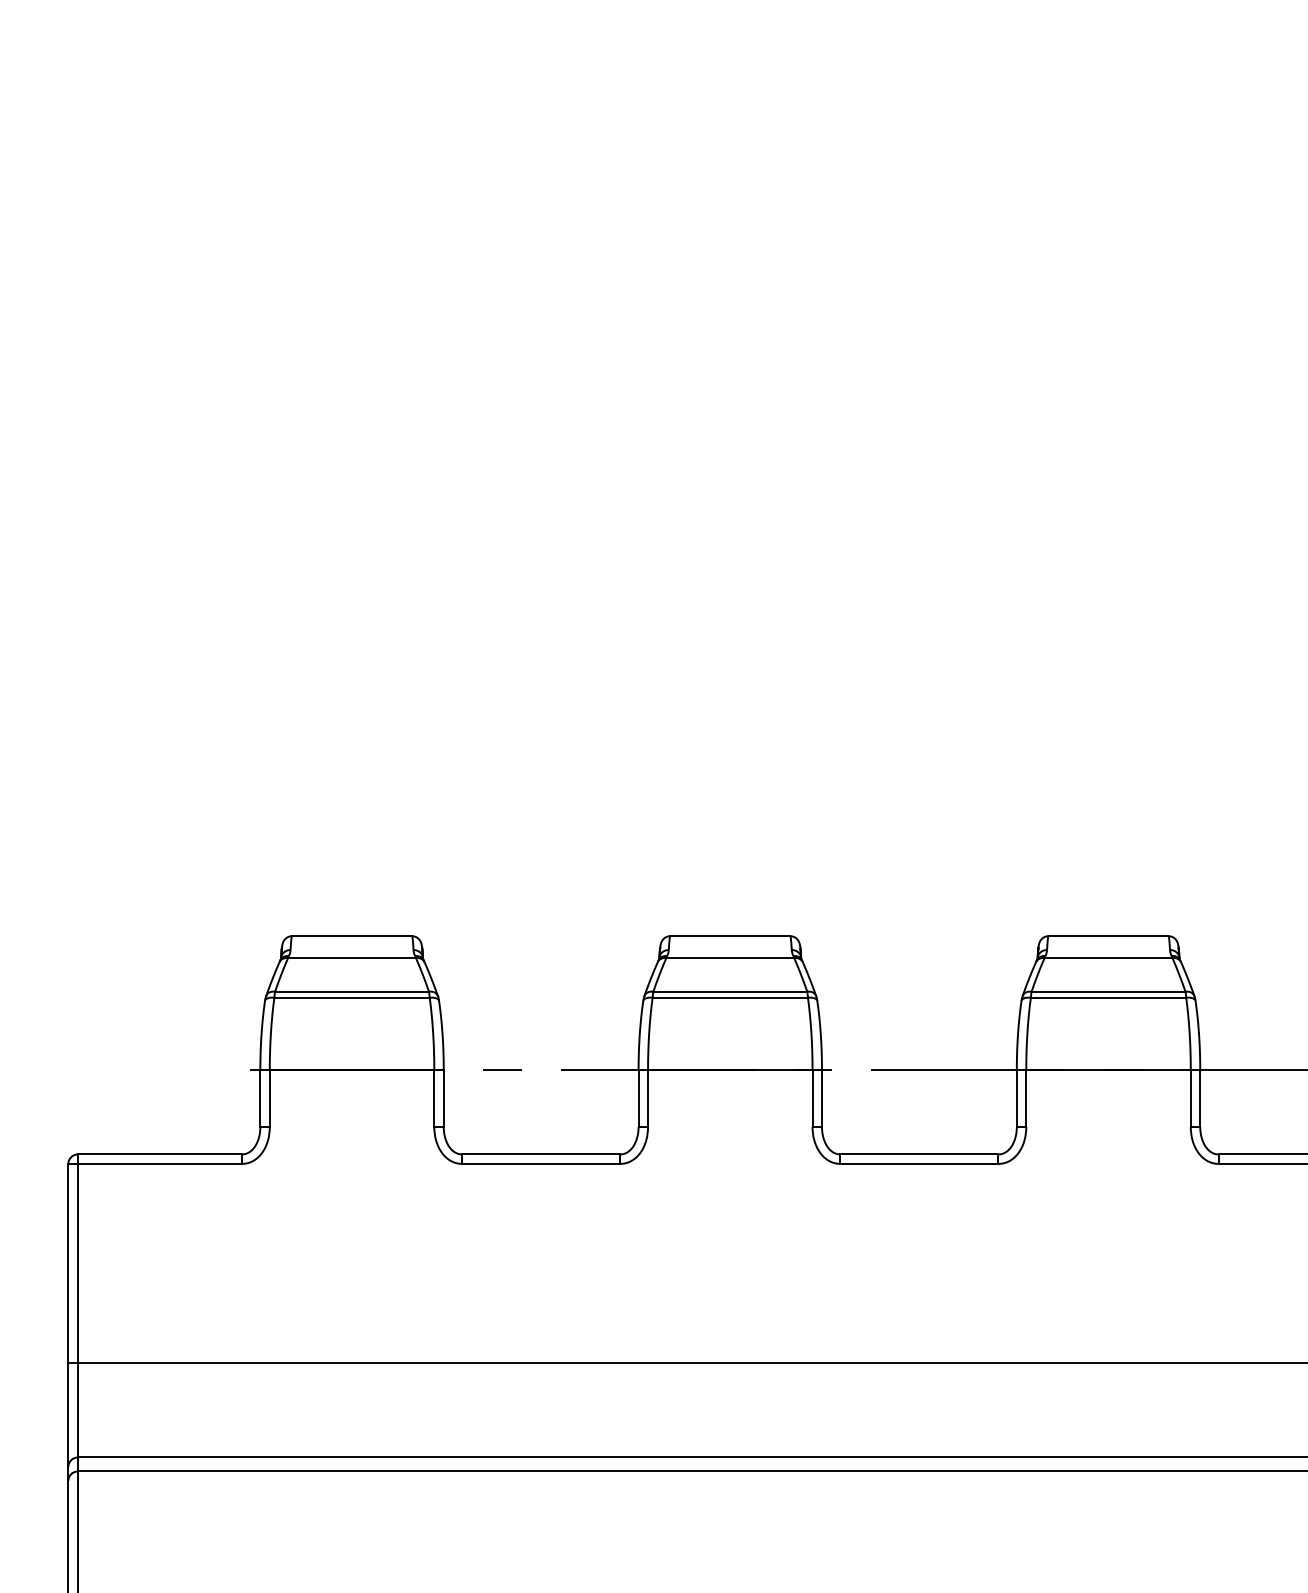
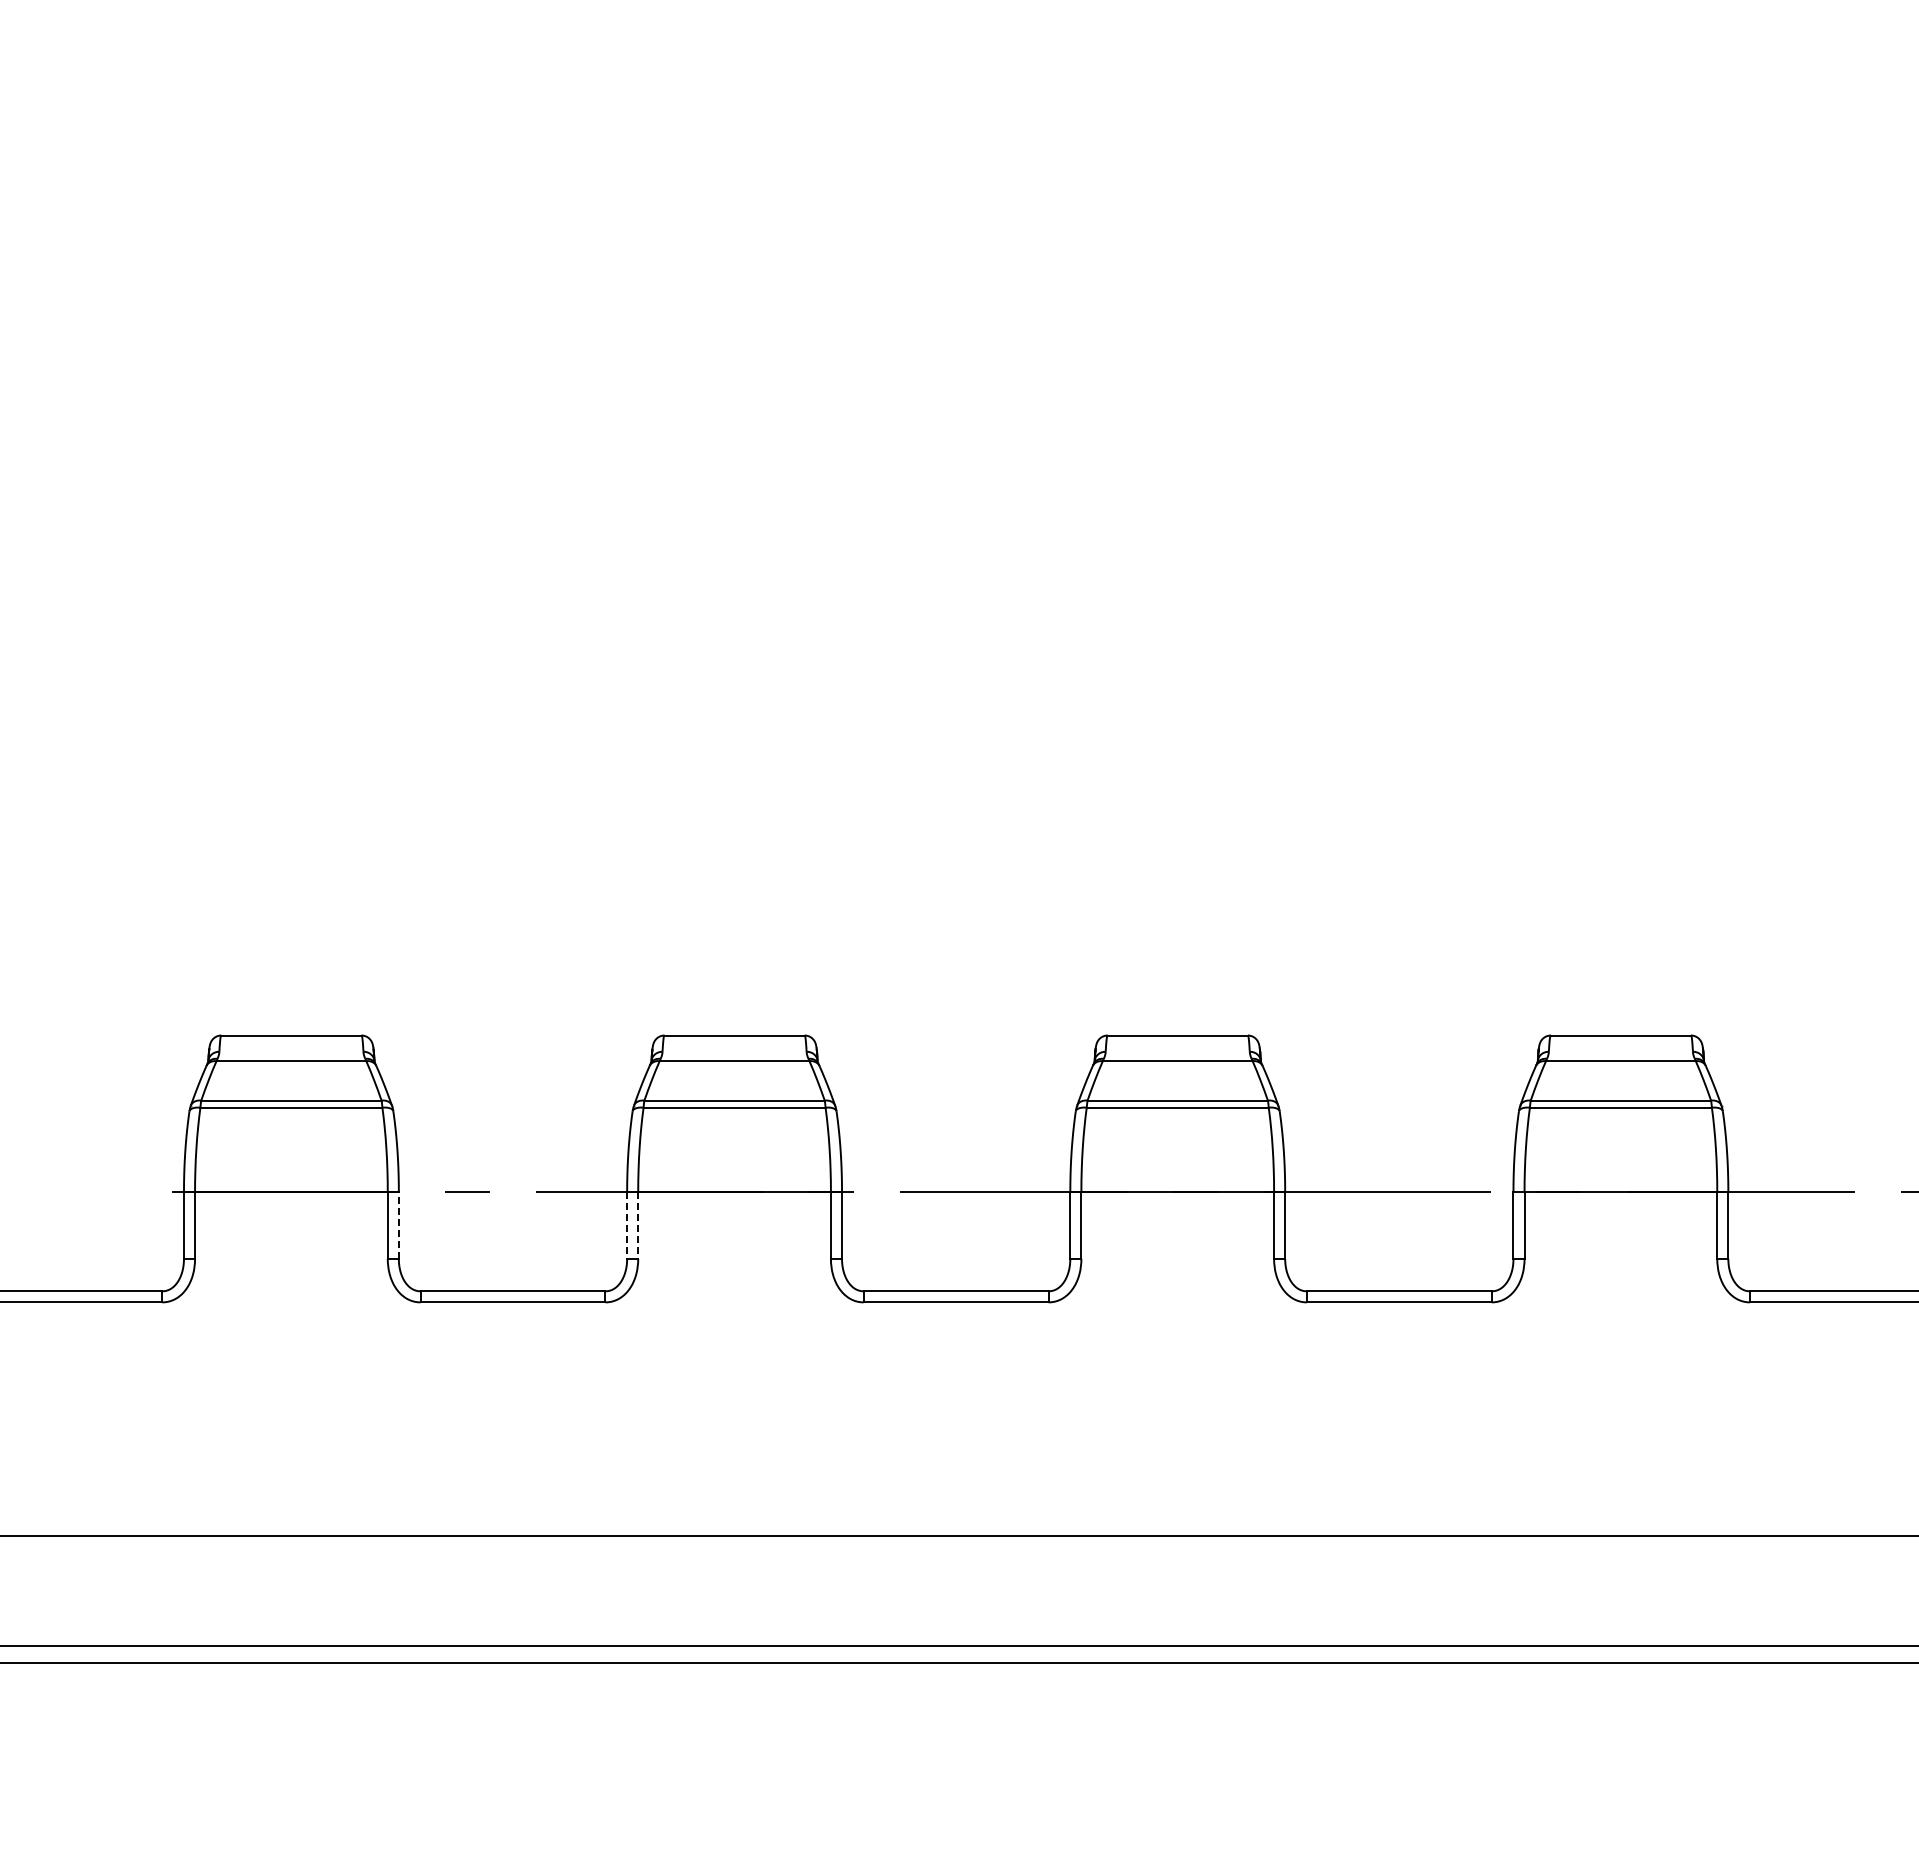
line: (443, 1098) -> (398, 1225), solid -> dashed
line: (638, 1099) -> (627, 1226), solid -> dashed
line: (648, 1099) -> (638, 1226), solid -> dashed

